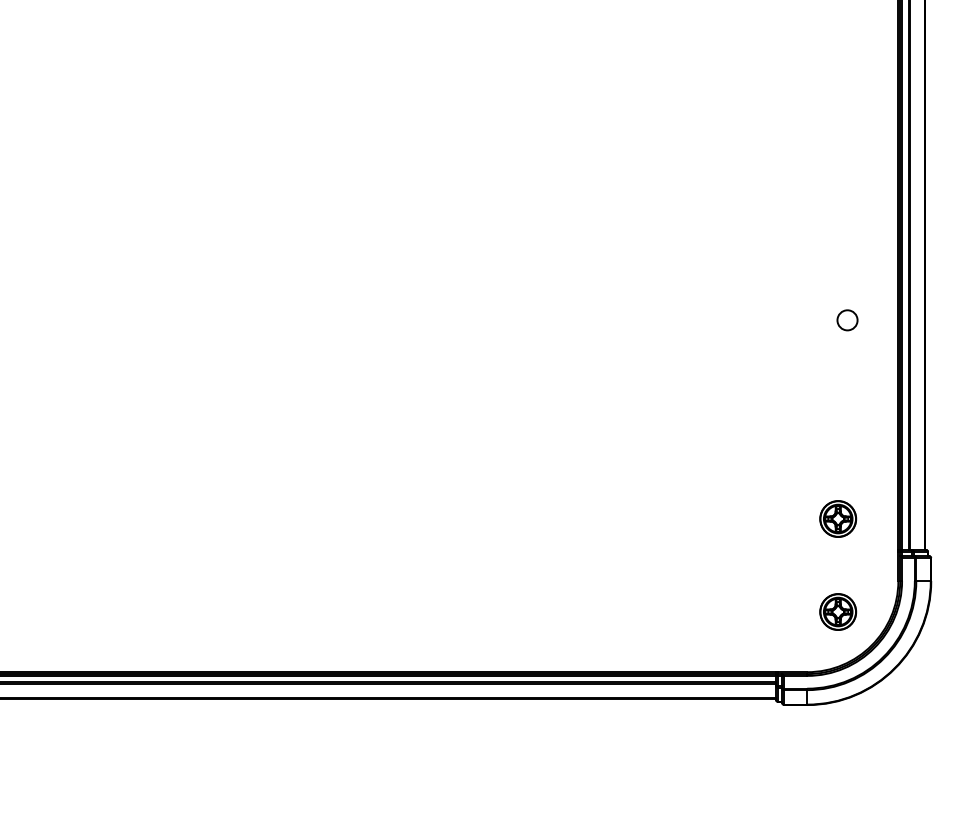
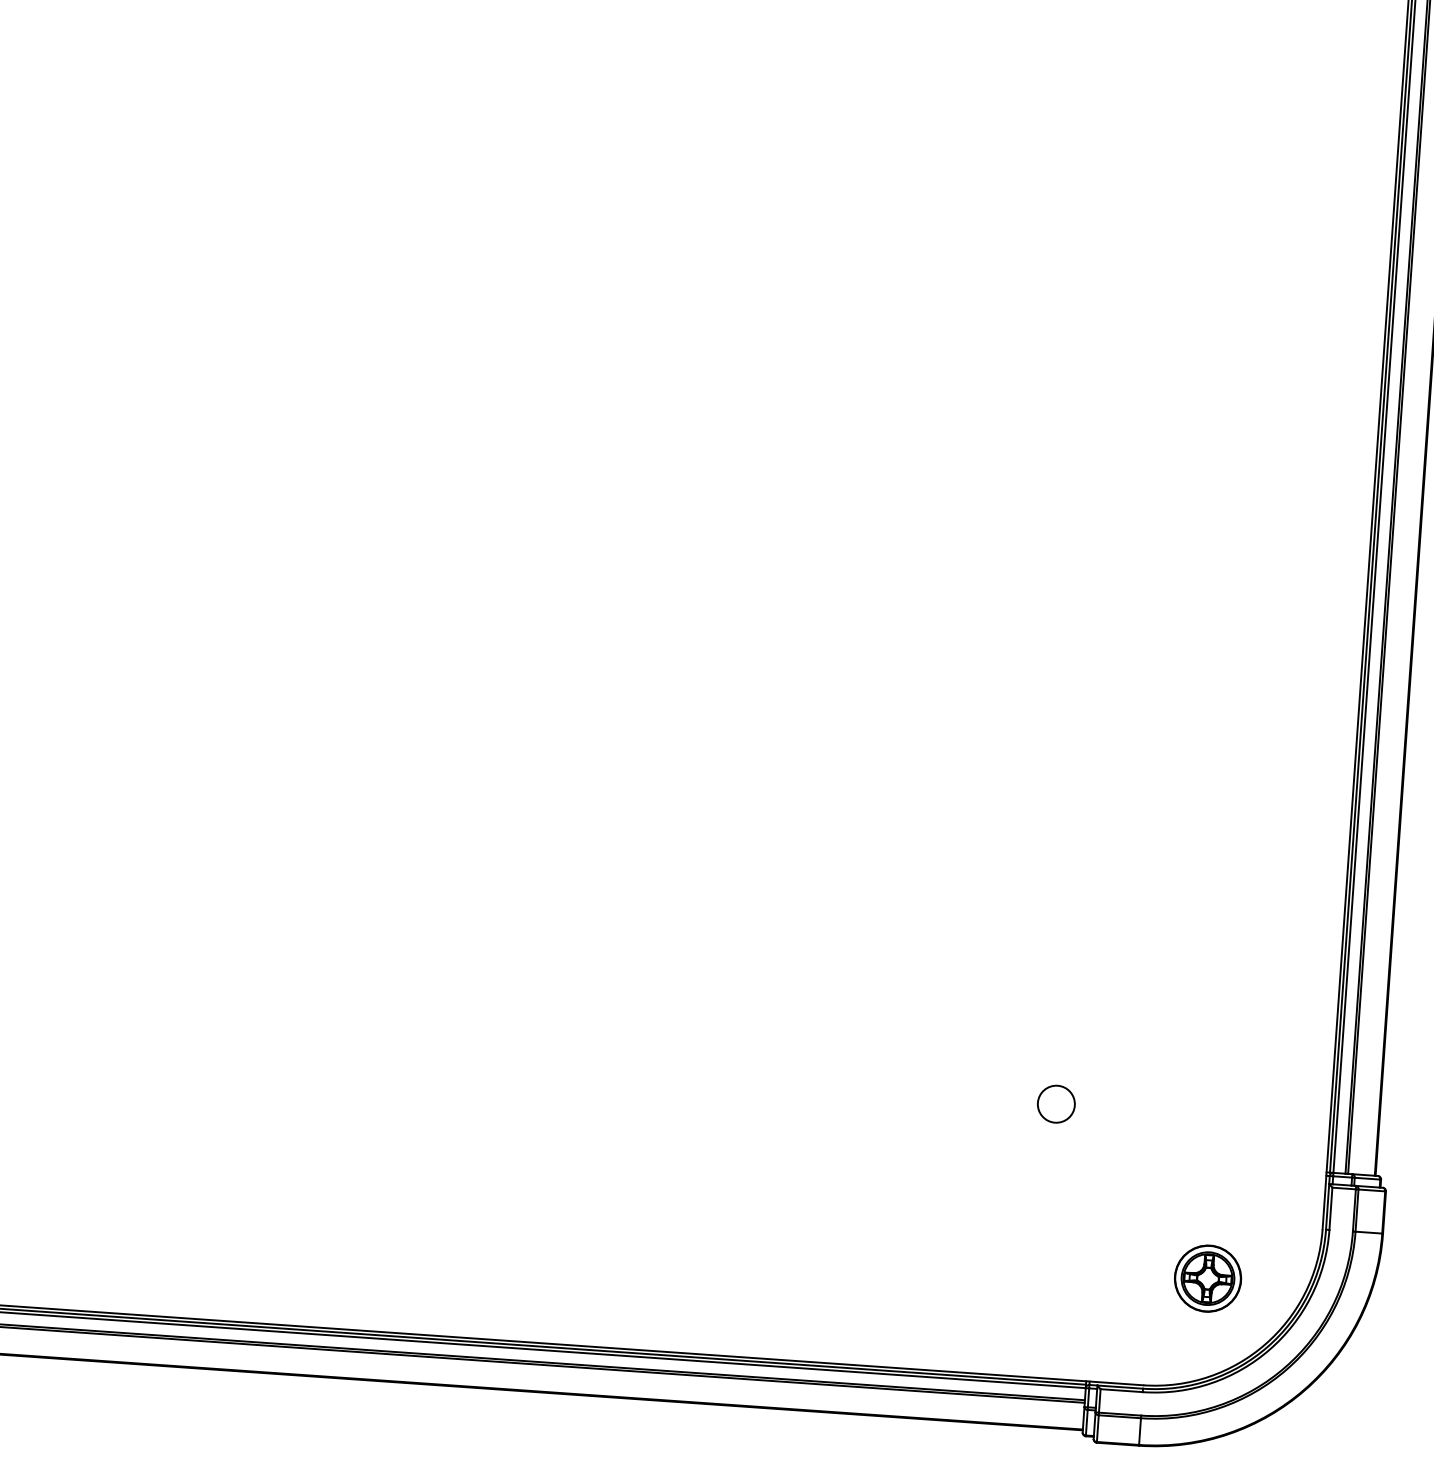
circle: (847, 320) -> (1056, 1104), moved
part: (838, 518) -> (1220, 1106), removed

